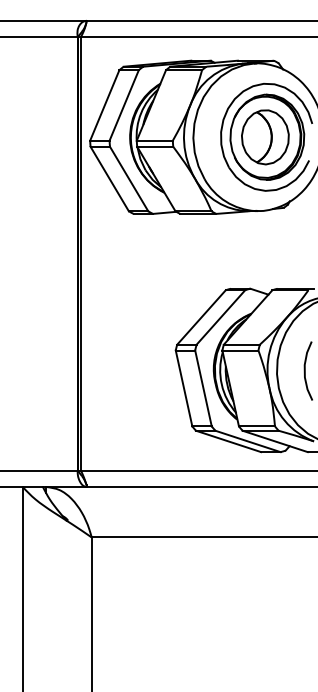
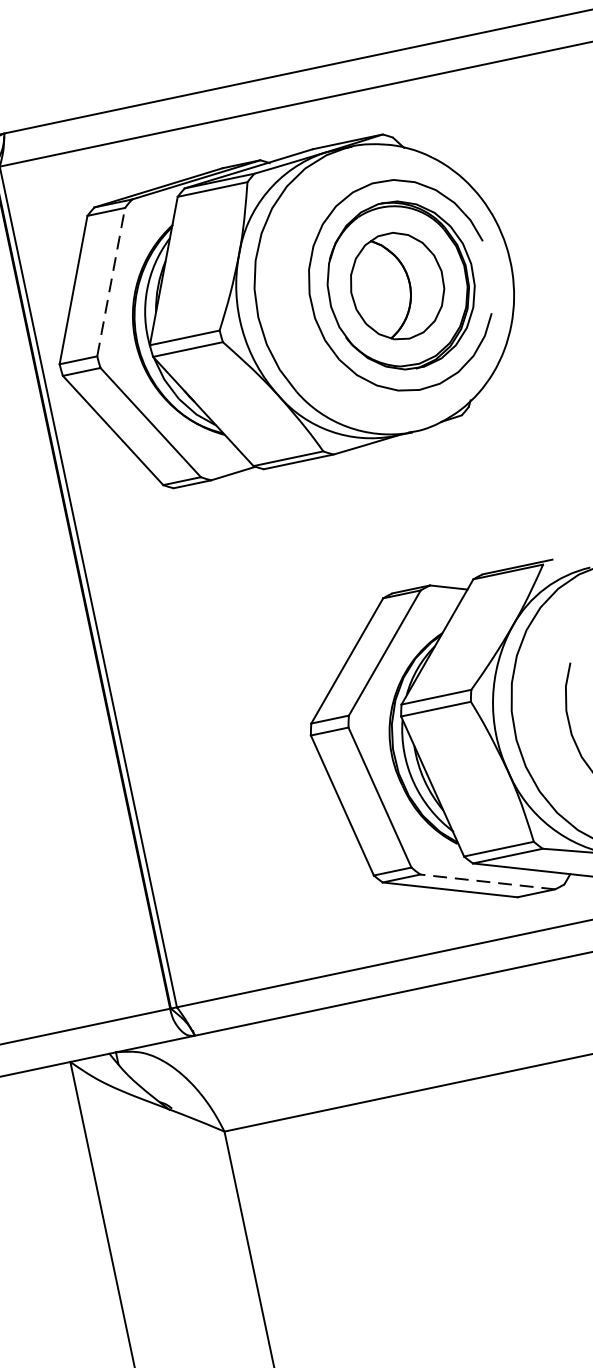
line: (124, 104) -> (111, 280), solid -> dashed
line: (247, 441) -> (486, 882), solid -> dashed

